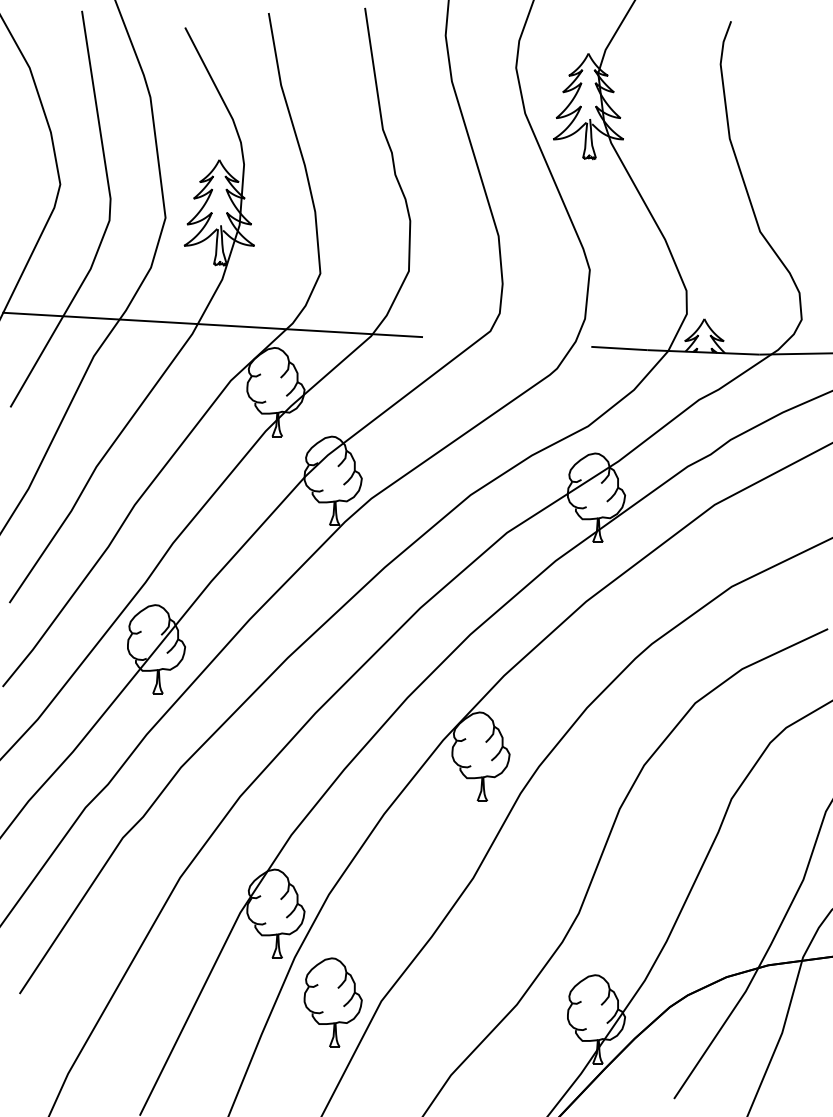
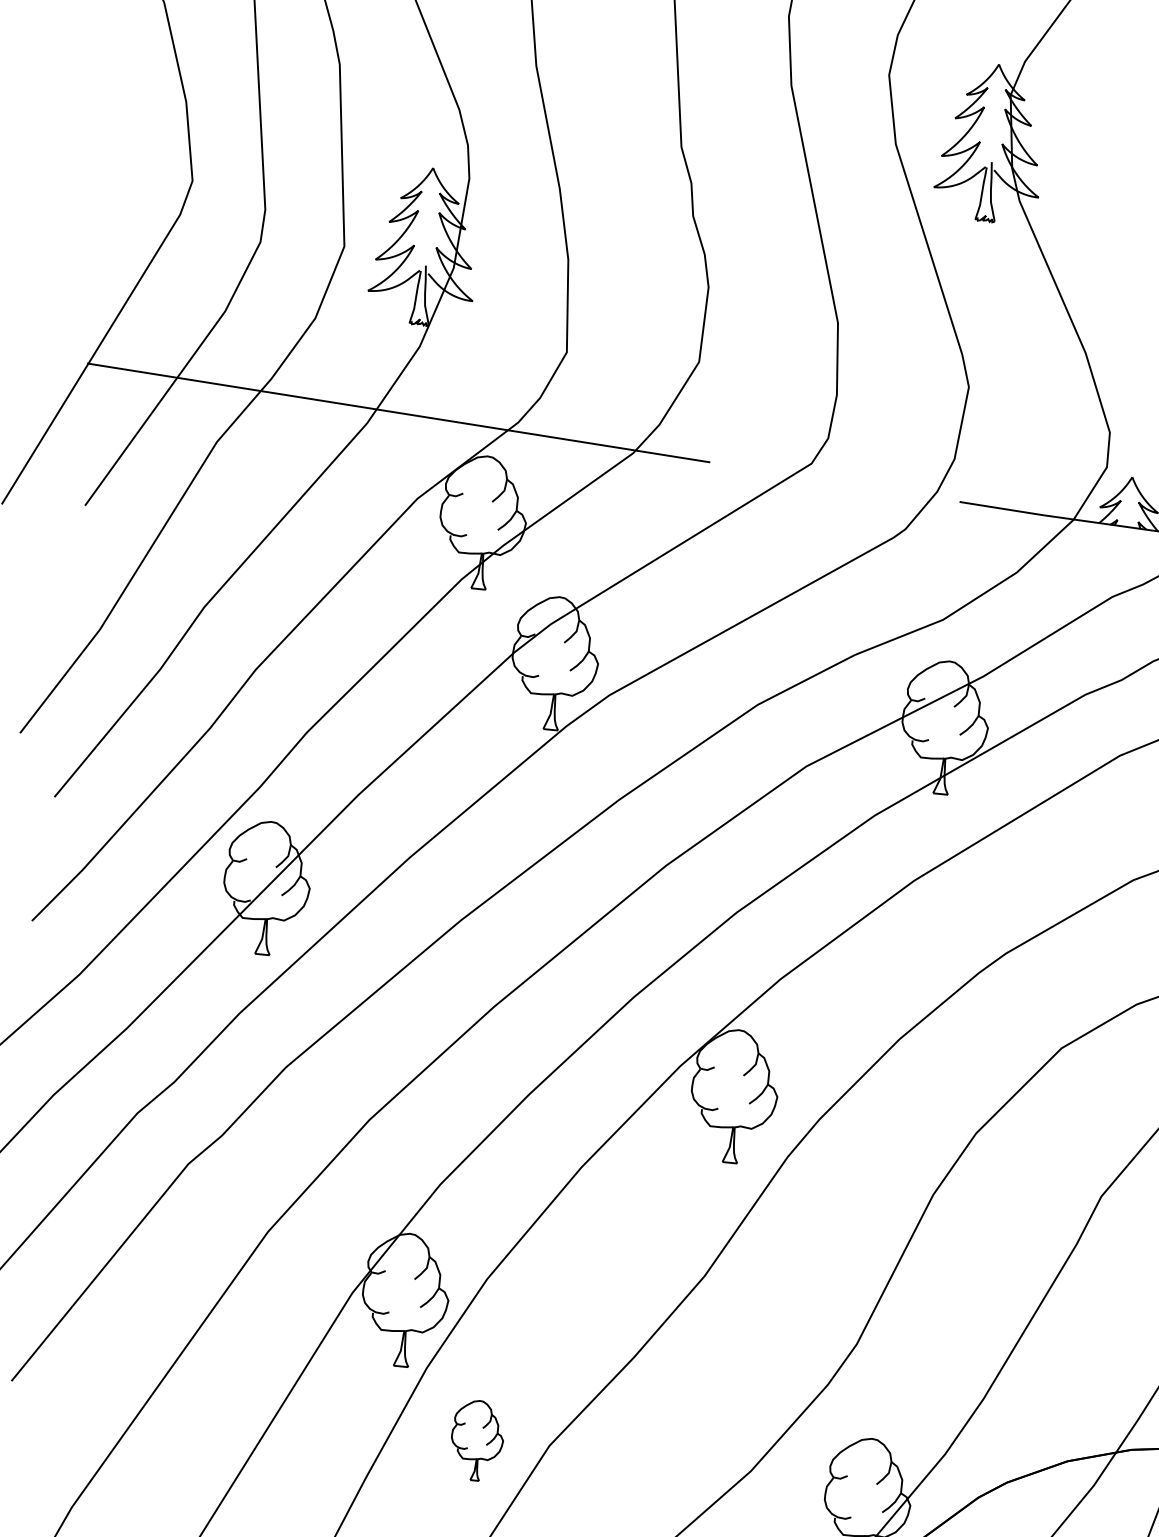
part: (332, 1002) -> (476, 1440), size x0.6

